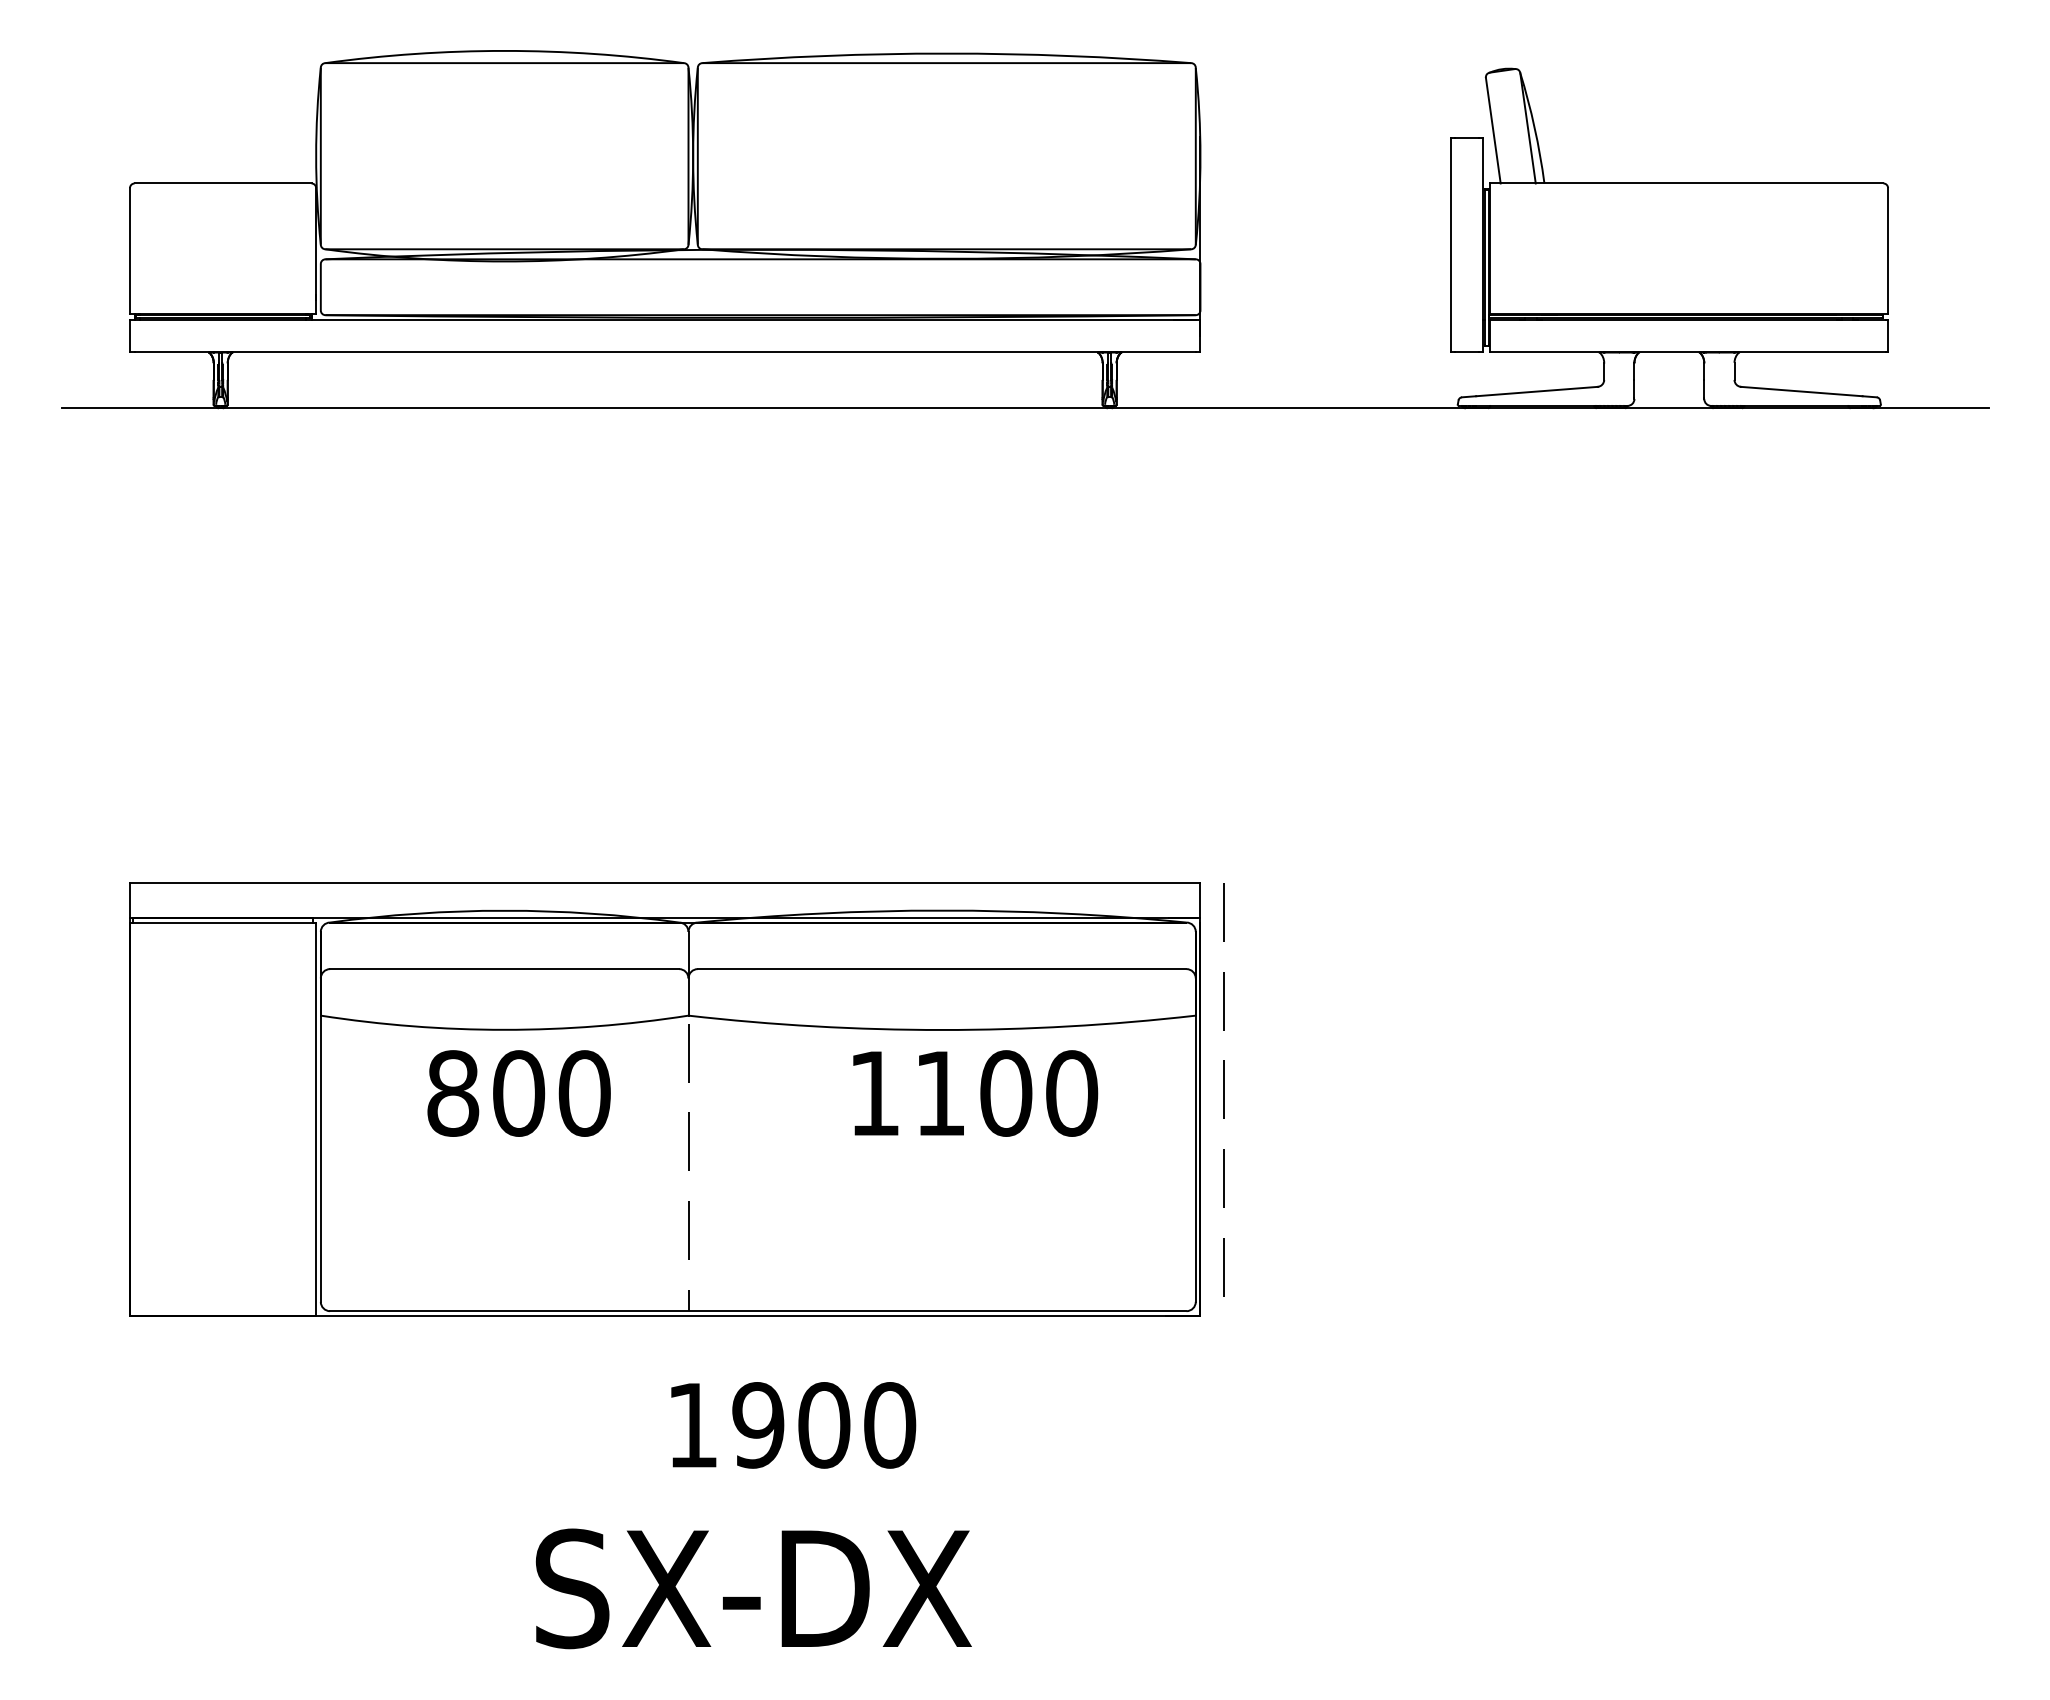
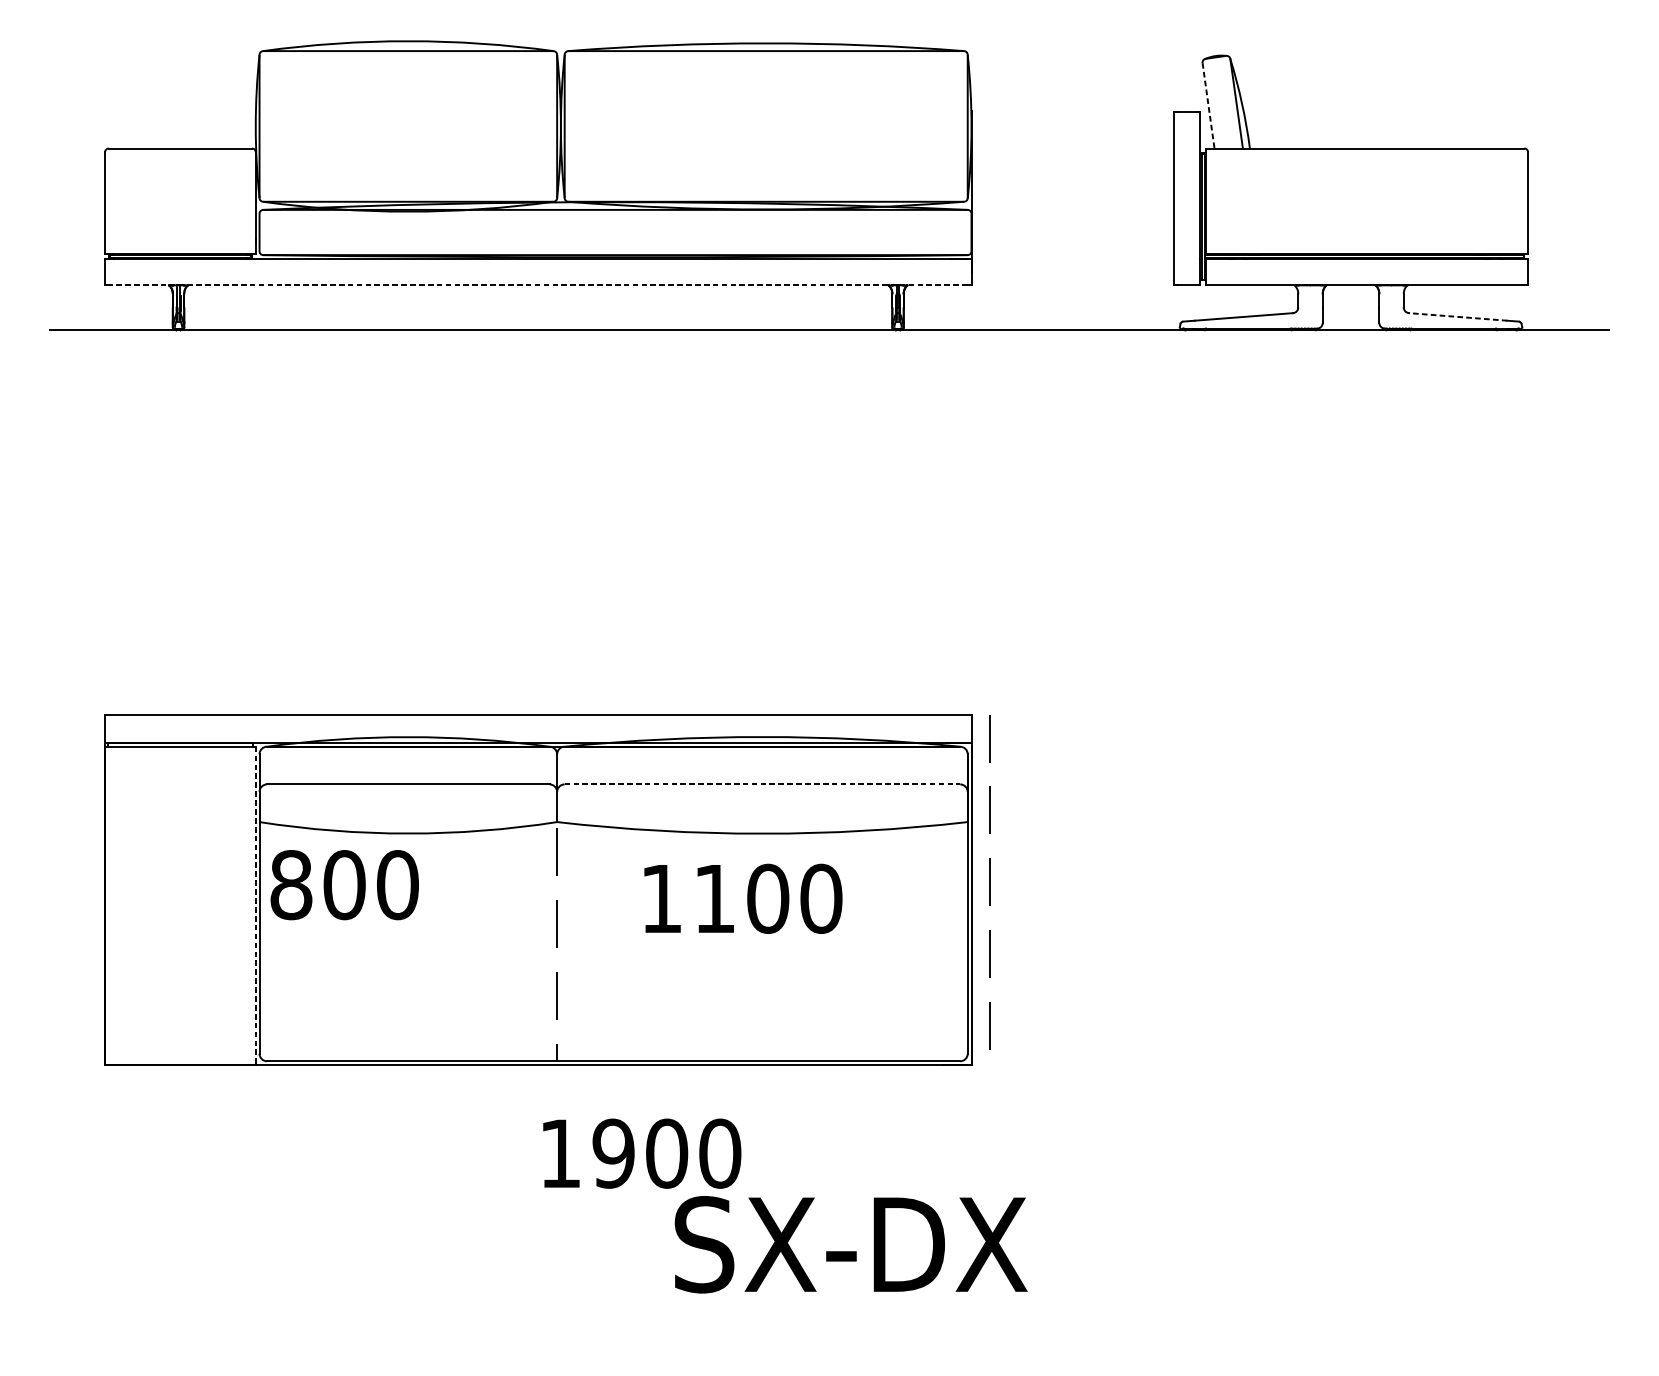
line: (1493, 131) -> (1208, 106), solid -> dashed
line: (665, 352) -> (538, 285), solid -> dashed
line: (1801, 391) -> (1457, 316), solid -> dashed
line: (942, 969) -> (762, 784), solid -> dashed
text: (518, 1093) -> (344, 885), moved
text: (975, 1093) -> (743, 898), moved
line: (316, 1119) -> (256, 906), solid -> dashed
text: (753, 1588) -> (850, 1244), moved

